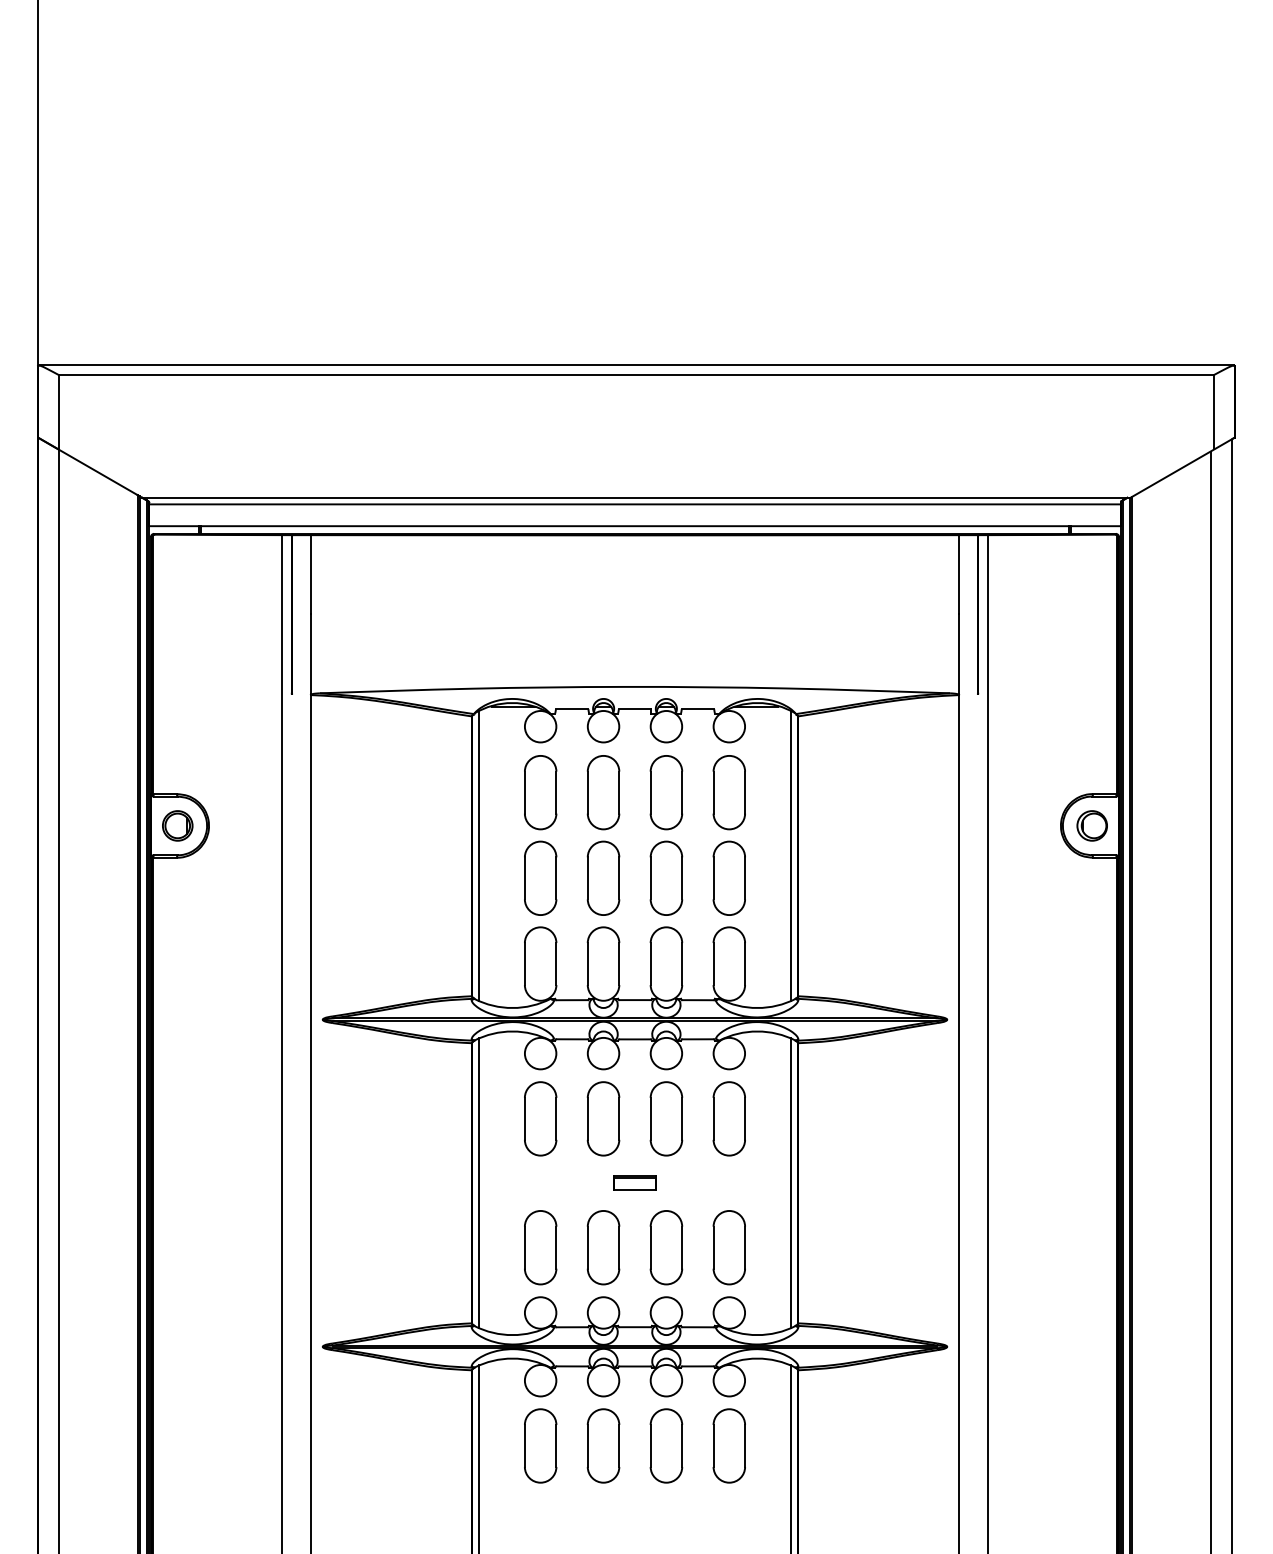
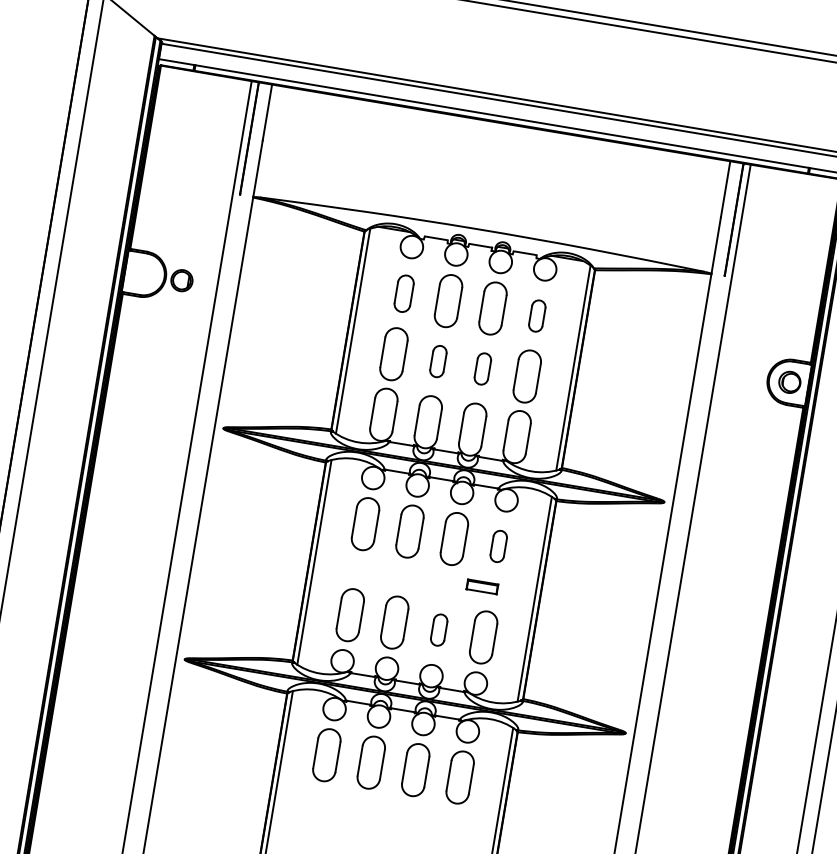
part: (540, 792) -> (404, 293), size x0.7
part: (728, 792) -> (536, 315), size x0.6
part: (177, 825) -> (181, 280), moved
part: (603, 877) -> (438, 361), size x0.6
part: (666, 877) -> (482, 368), size x0.6
part: (728, 1118) -> (498, 546), size x0.6
part: (634, 1182) -> (482, 586), moved
part: (666, 1247) -> (439, 629), size x0.6

